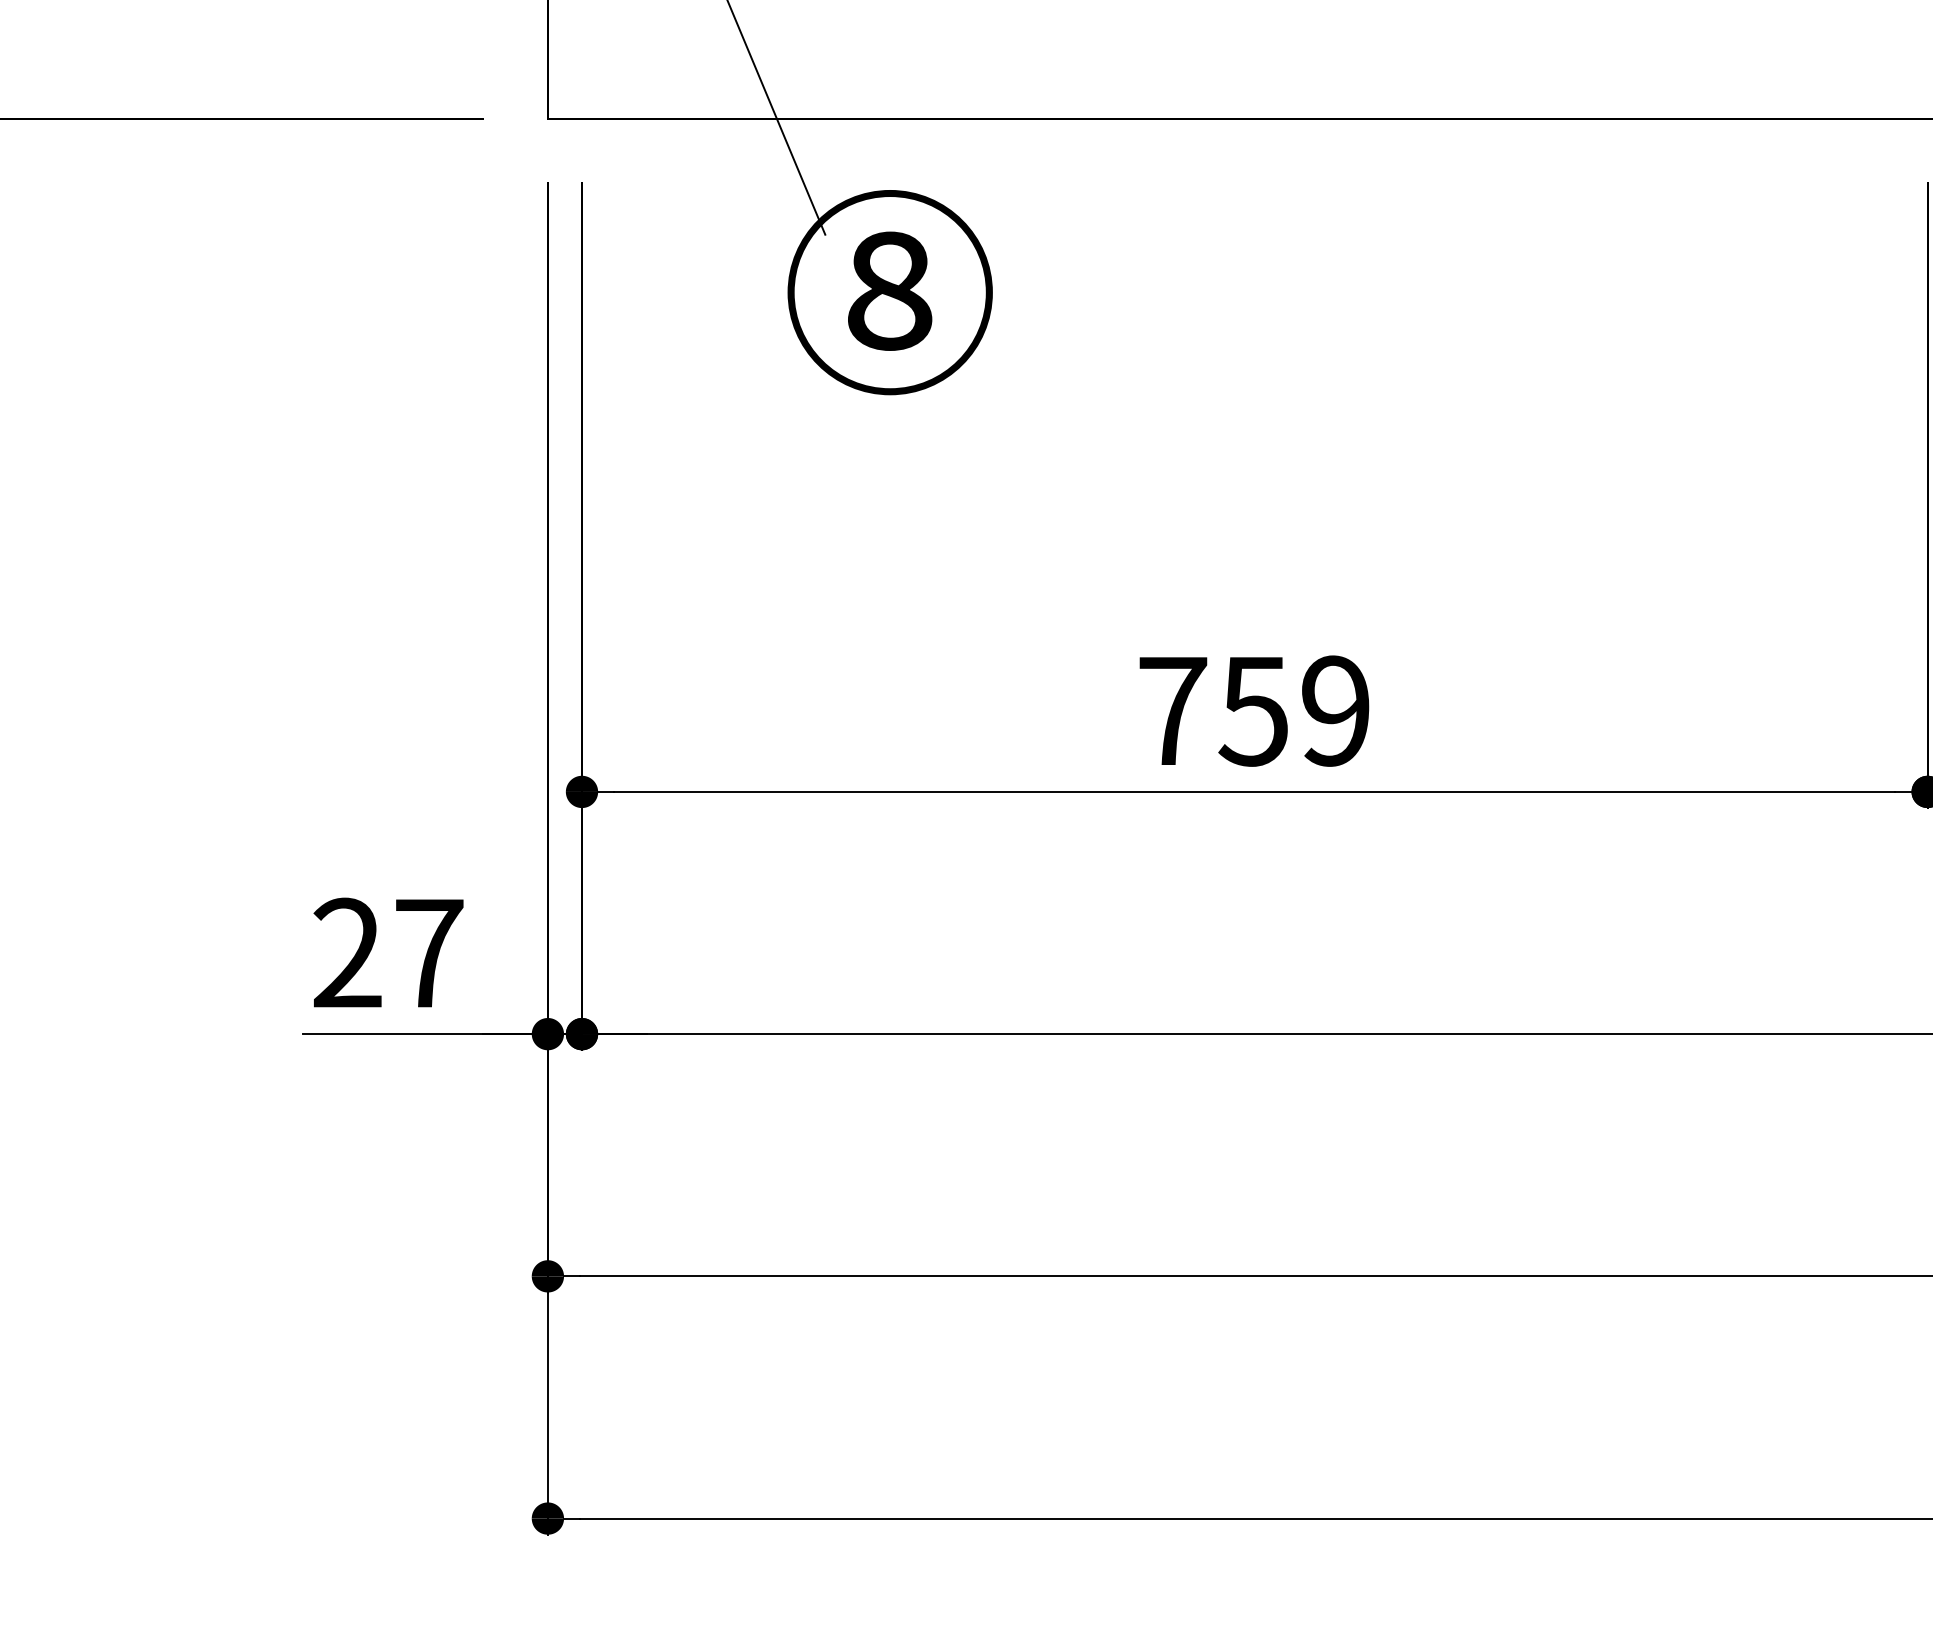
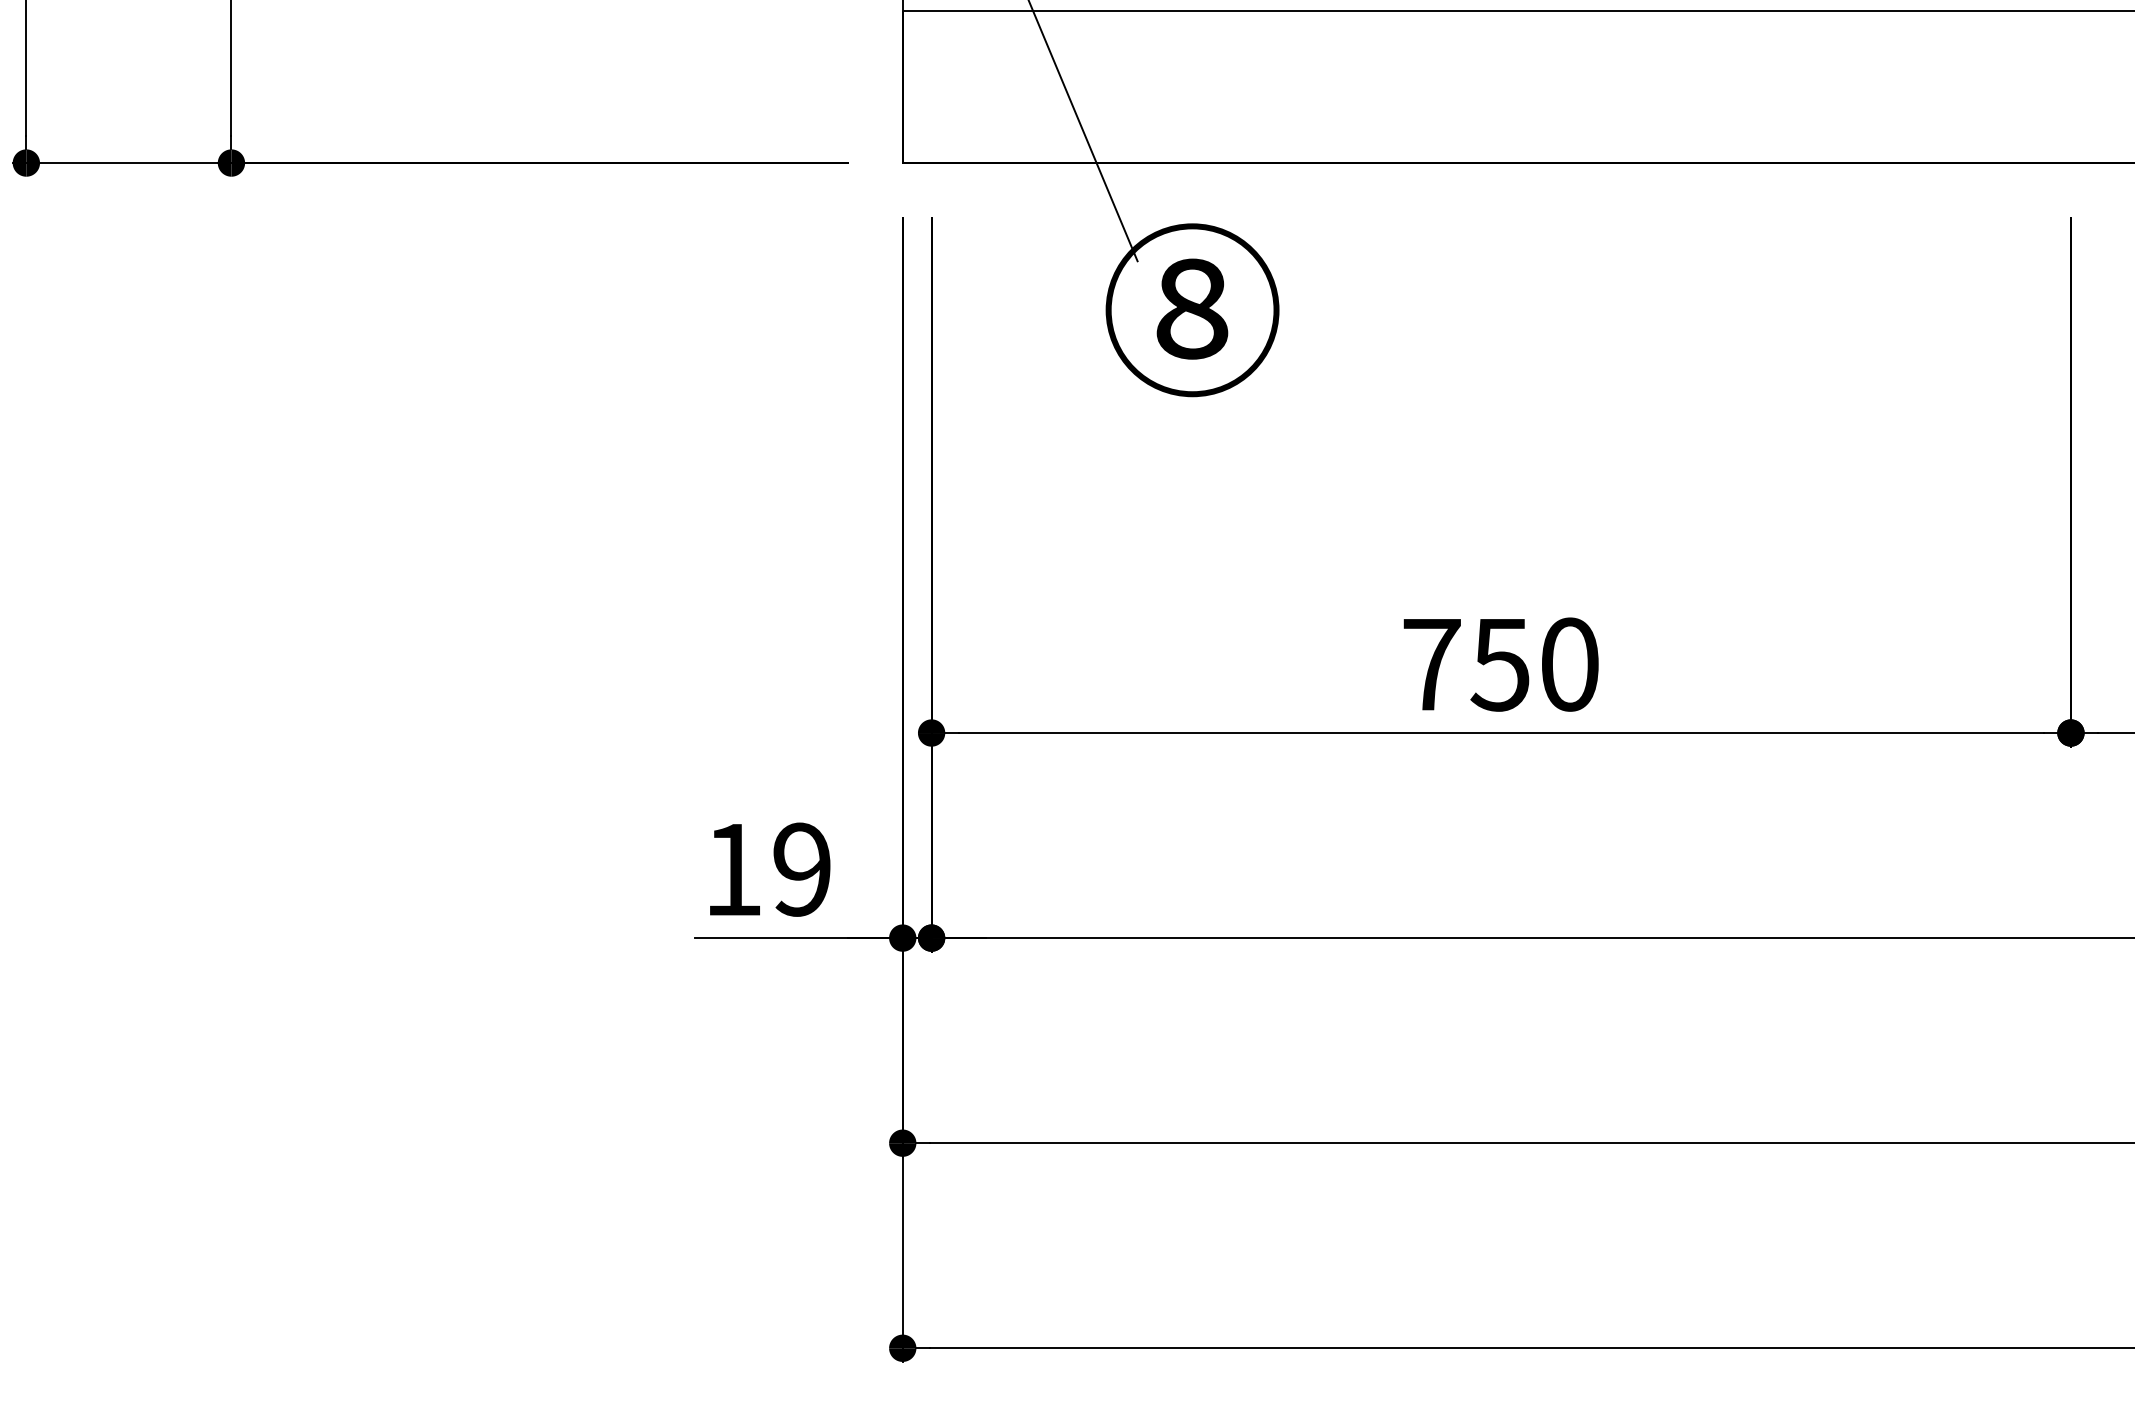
text: (1335, 710) -> (1569, 664), 759 -> 750
text: (388, 953) -> (767, 869), 27 -> 19

